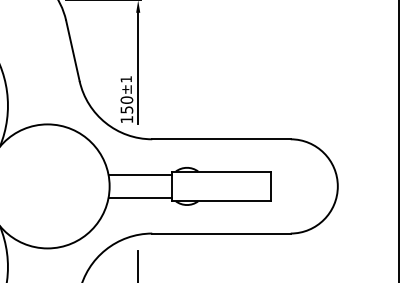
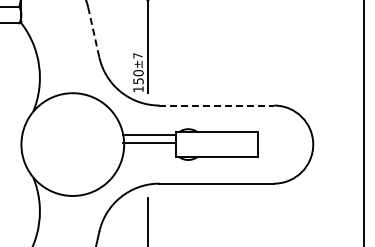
line: (72, 51) -> (93, 32), solid -> dashed
text: (125, 78) -> (137, 55), ±1 -> ±7
line: (222, 139) -> (217, 105), solid -> dashed
line: (140, 198) -> (149, 143), moved

